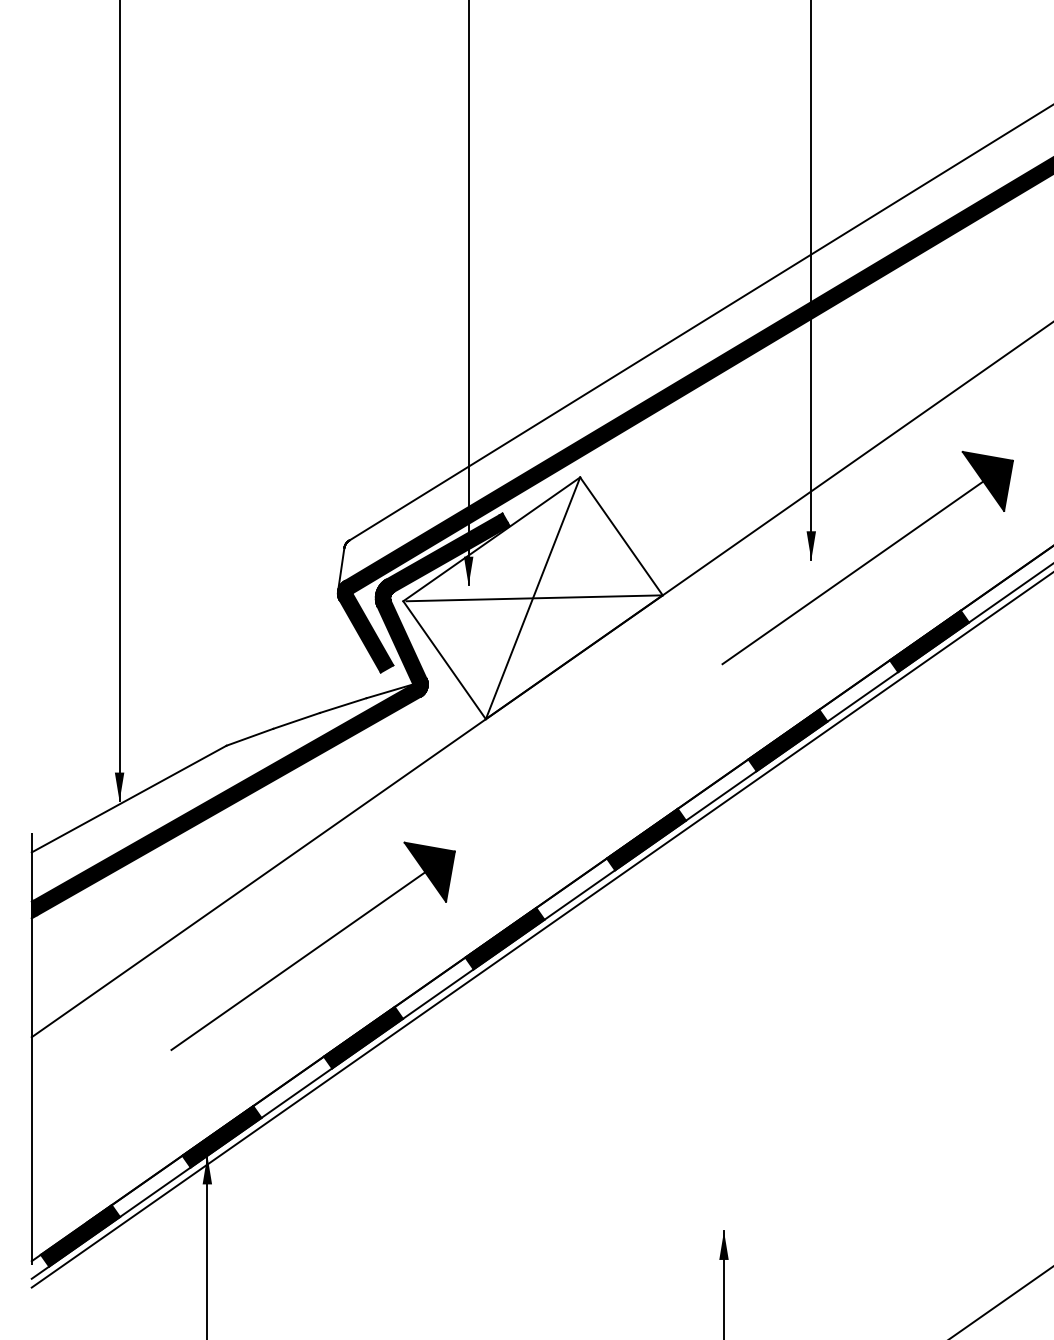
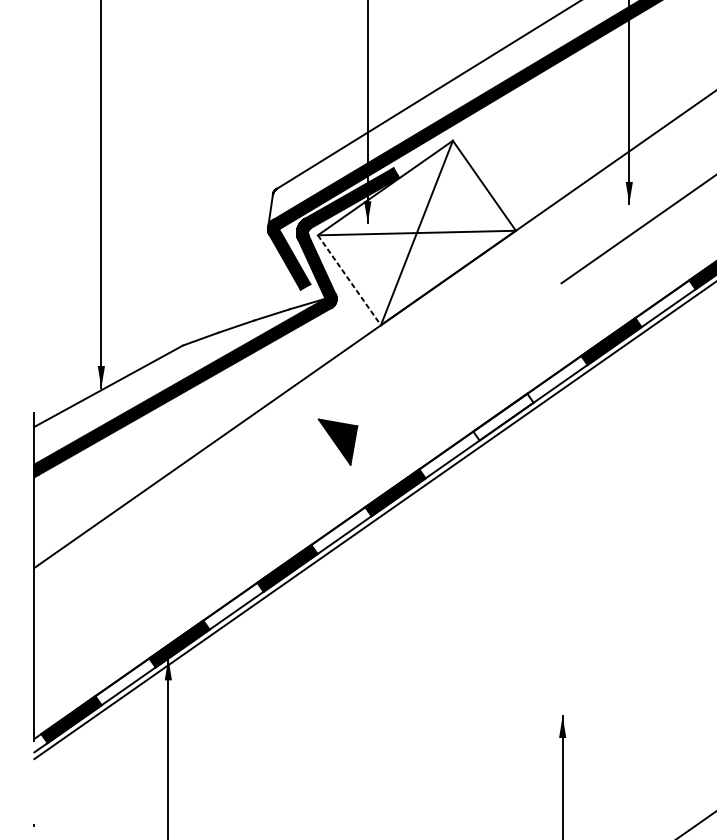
line: (444, 660) -> (349, 280), solid -> dashed
fill: (645, 839) -> (502, 417), removed
line: (298, 960) -> (237, 509), removed

